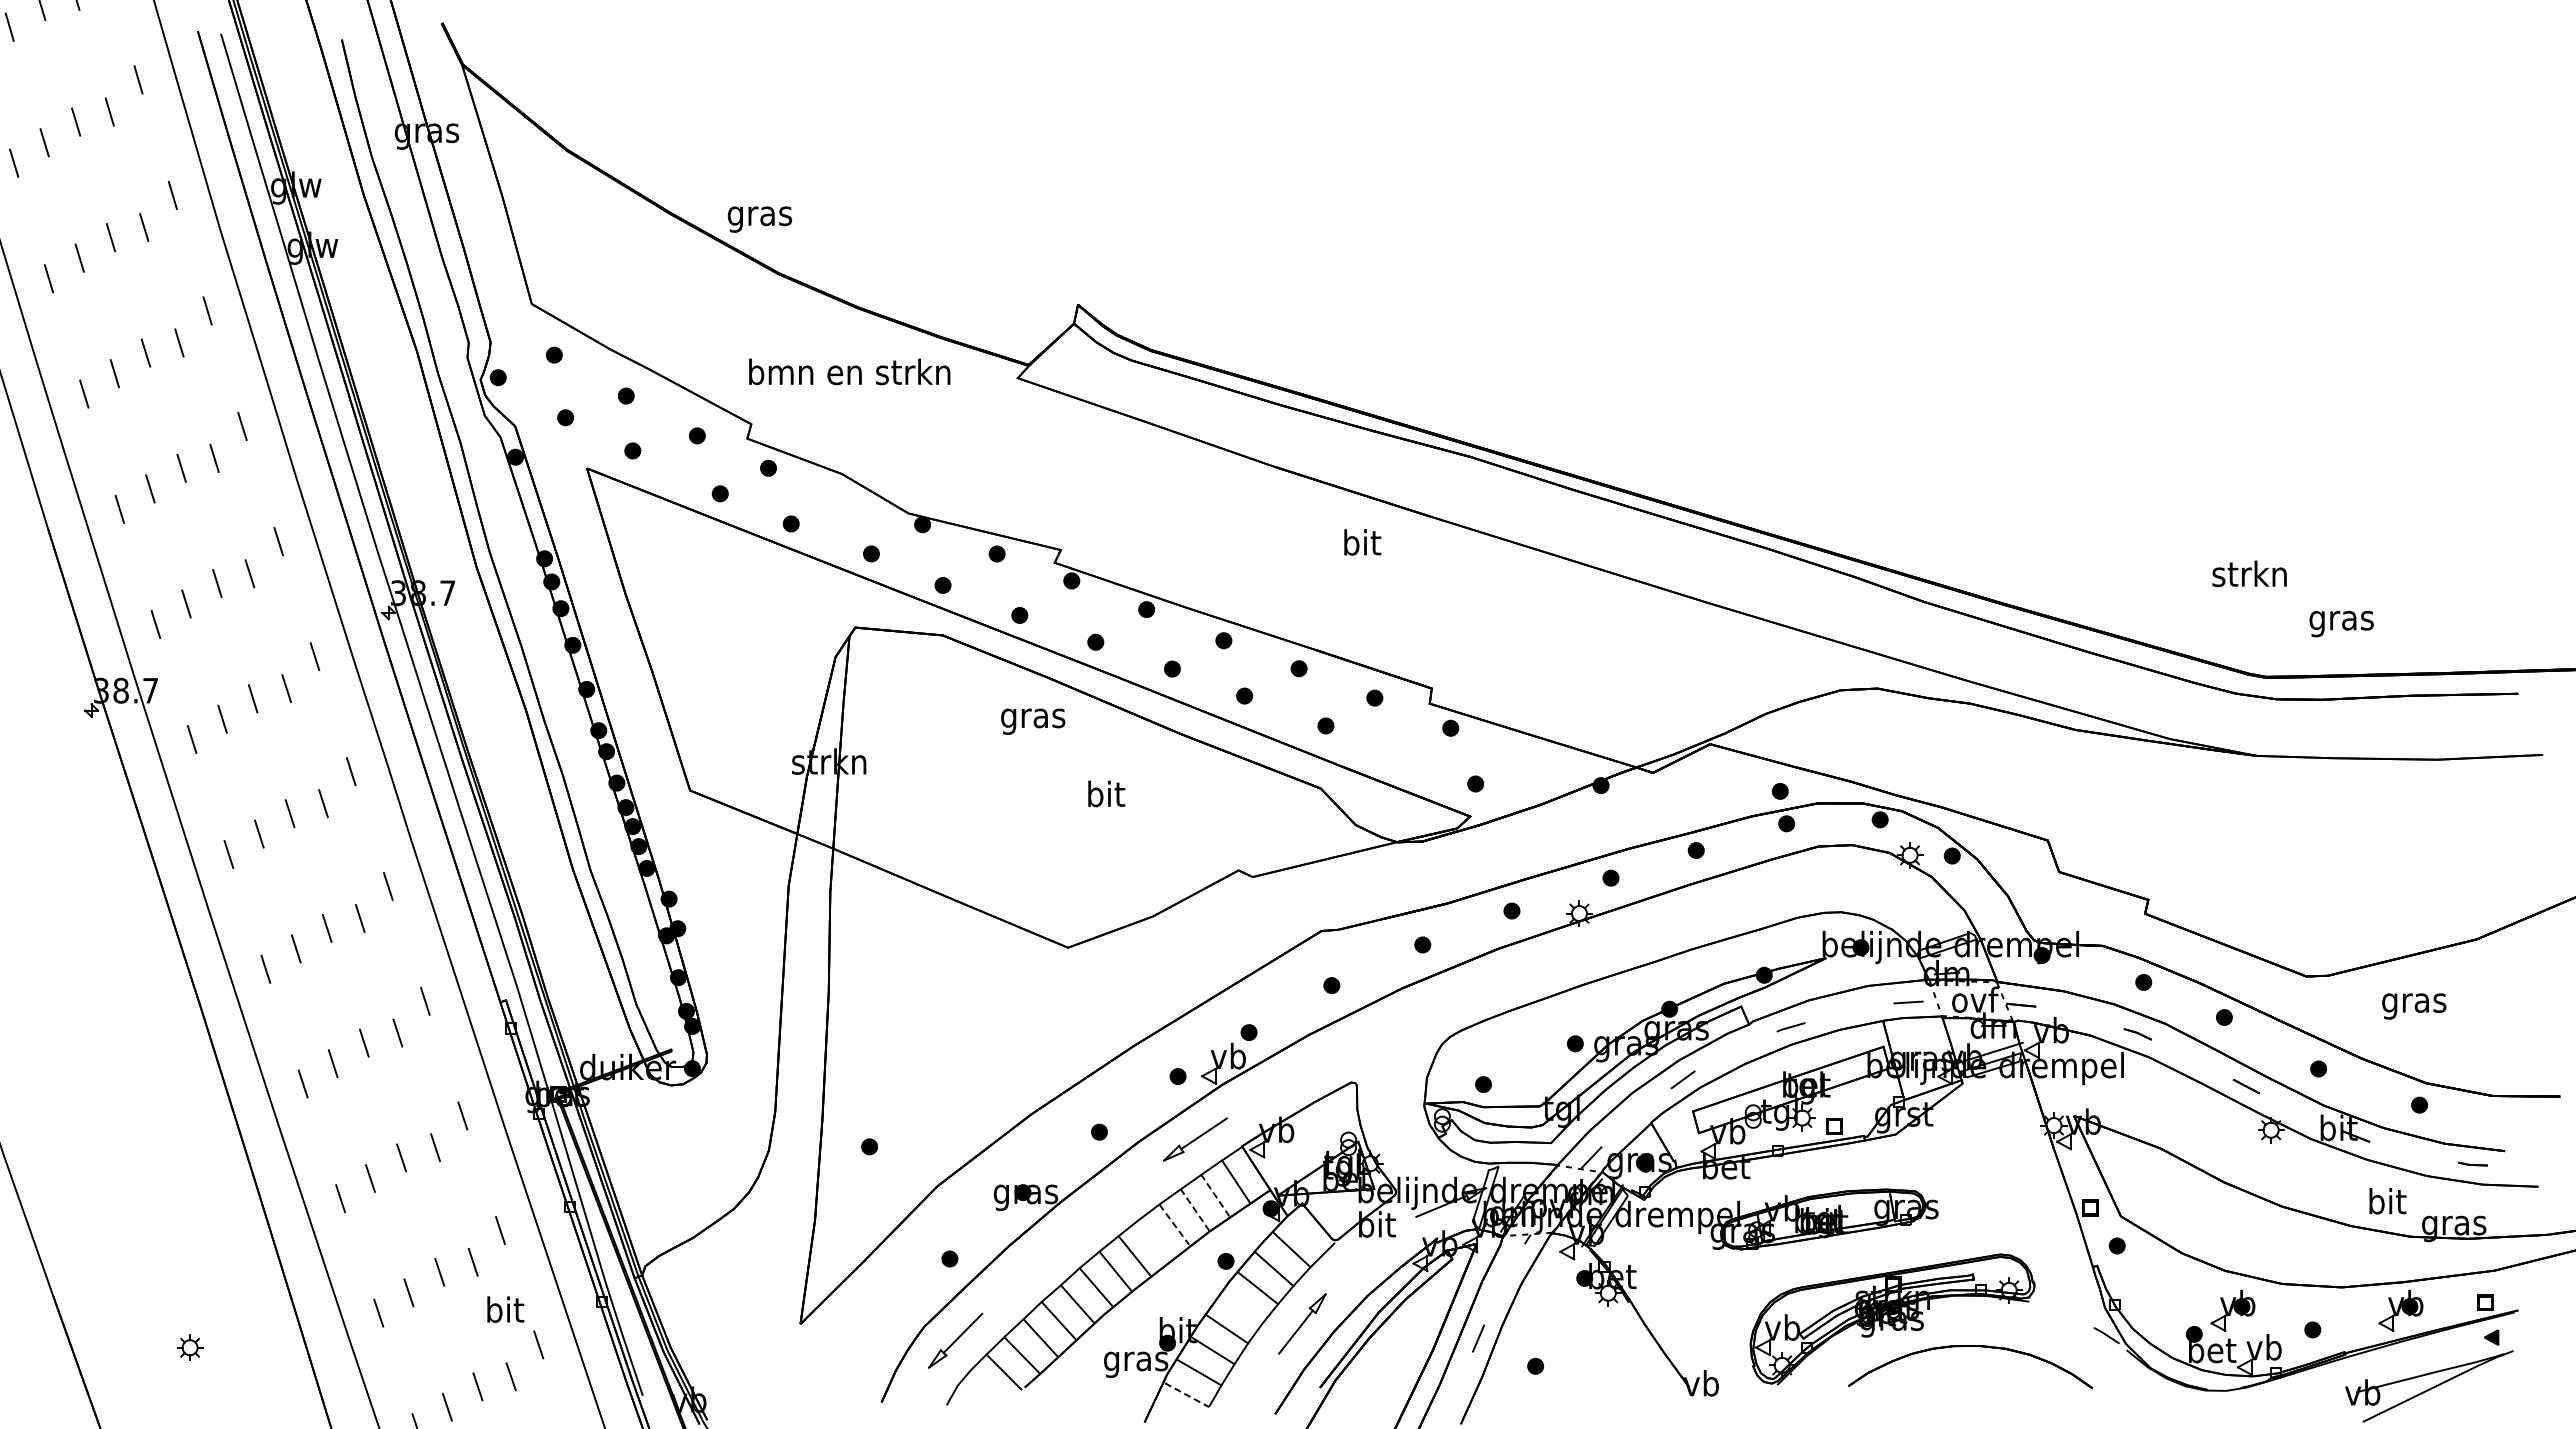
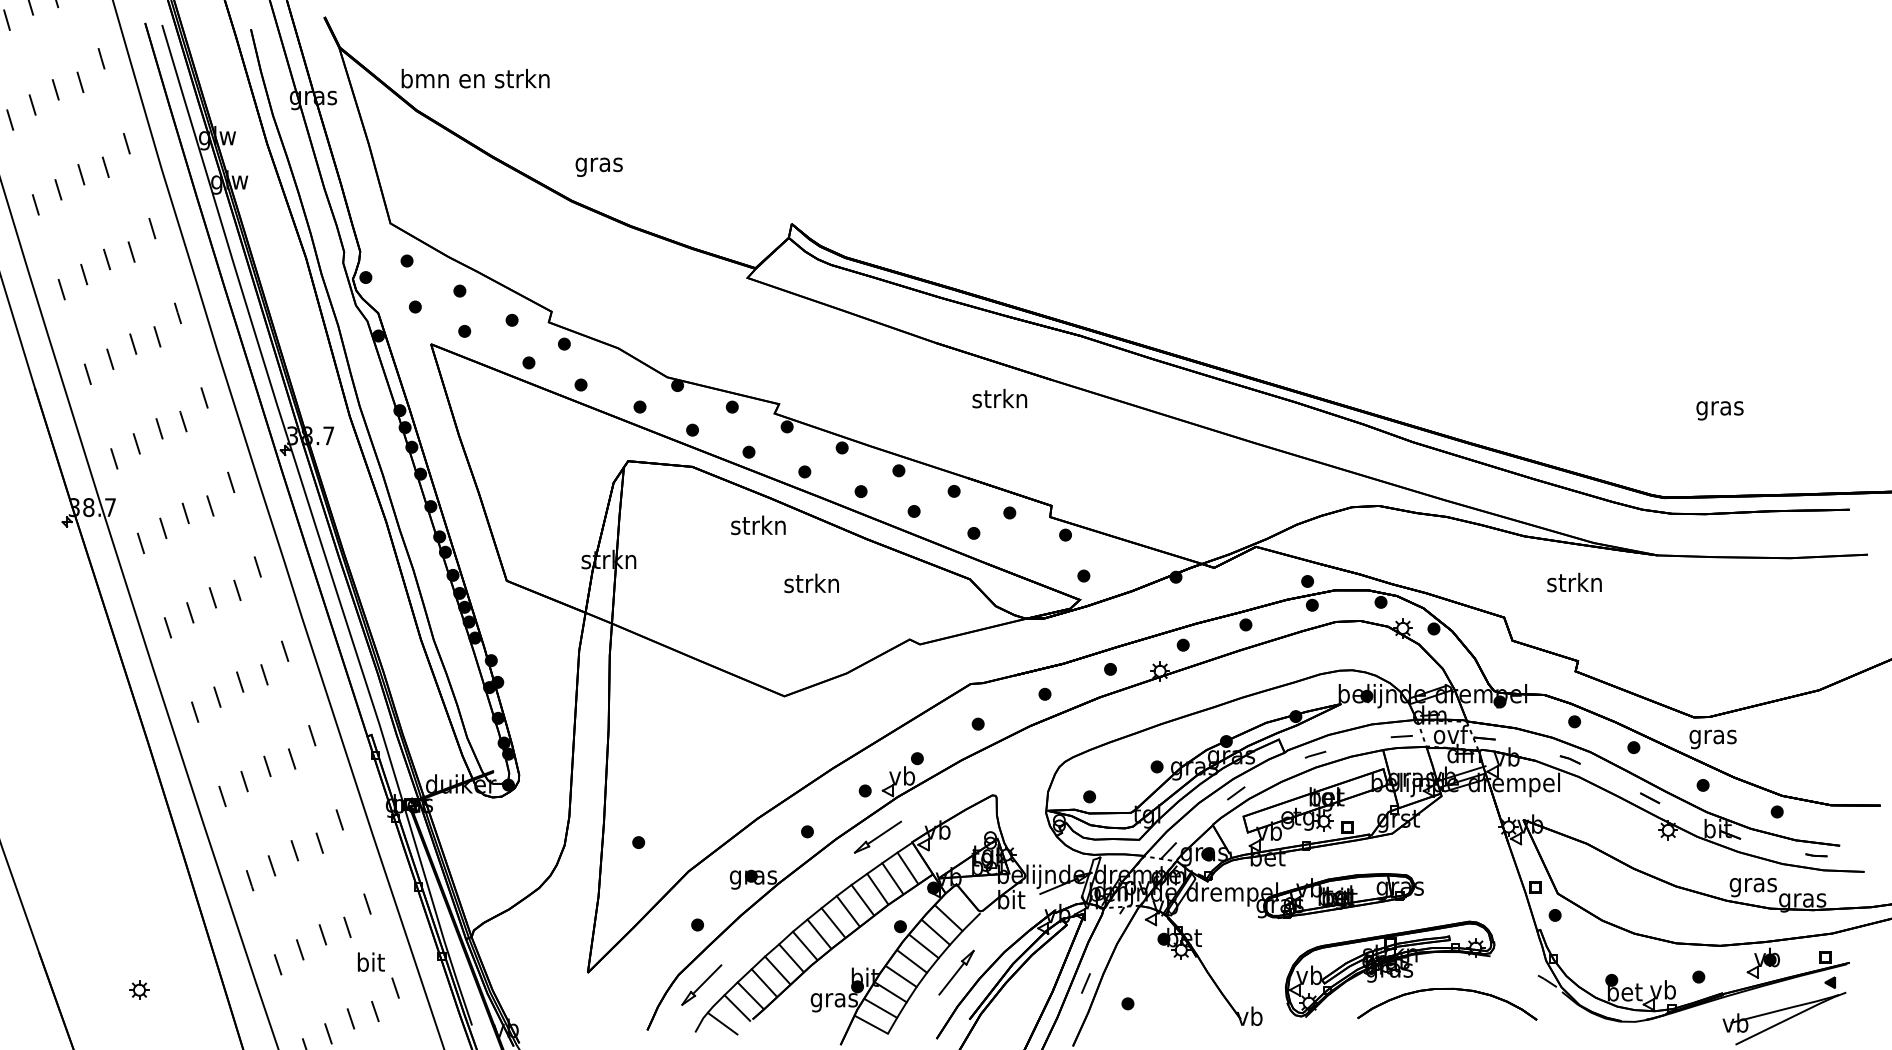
text: (759, 219) -> (598, 167), moved
text: (849, 371) -> (475, 78), moved
text: (1361, 542) -> (999, 398), bit -> strkn
text: (2249, 573) -> (1574, 582), moved
text: (2341, 624) -> (1719, 411), moved
text: (1032, 717) -> (758, 527), gras -> strkn
text: (1105, 793) -> (811, 583), bit -> strkn
text: (2414, 1006) -> (1713, 739), moved
line: (1215, 1195) -> (892, 878), dashed -> solid
text: (2387, 1204) -> (1753, 884), bit -> gras
line: (1194, 1209) -> (877, 888), dashed -> solid
line: (1174, 1225) -> (862, 900), dashed -> solid
line: (1154, 1239) -> (847, 910), added
line: (1242, 1308) -> (912, 961), added
part: (2232, 1310) -> (1639, 962), removed
line: (983, 1393) -> (722, 1023), added
line: (1187, 1395) -> (872, 1025), dashed -> solid

